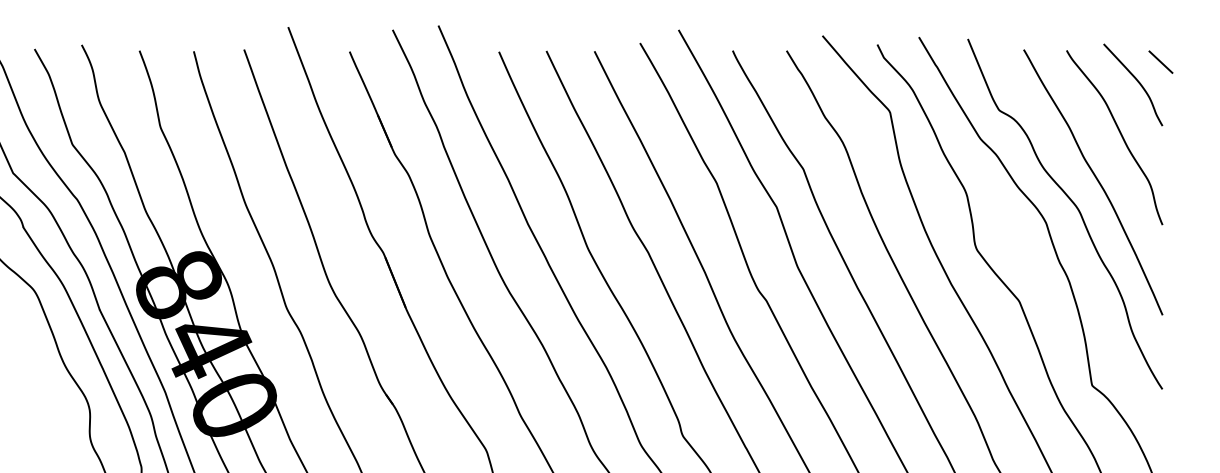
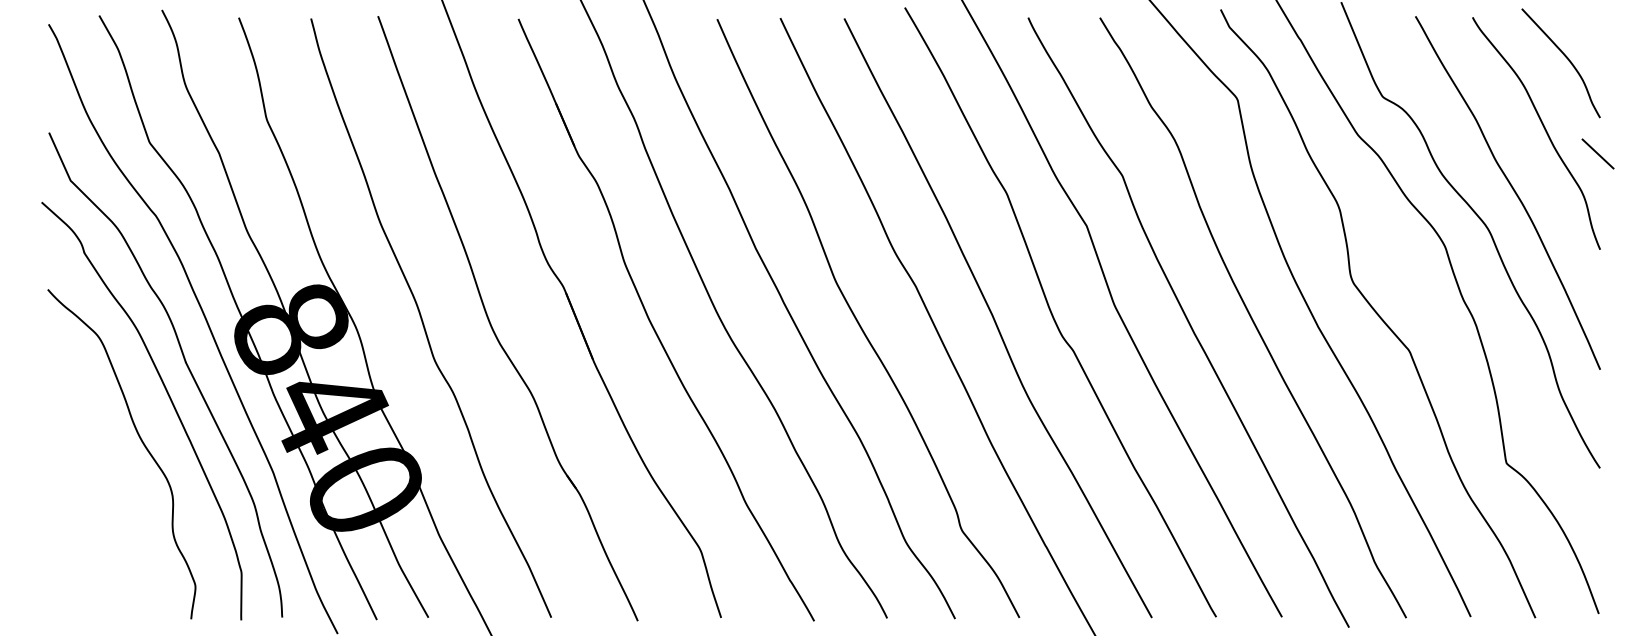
line: (1160, 61) -> (1597, 153), moved

